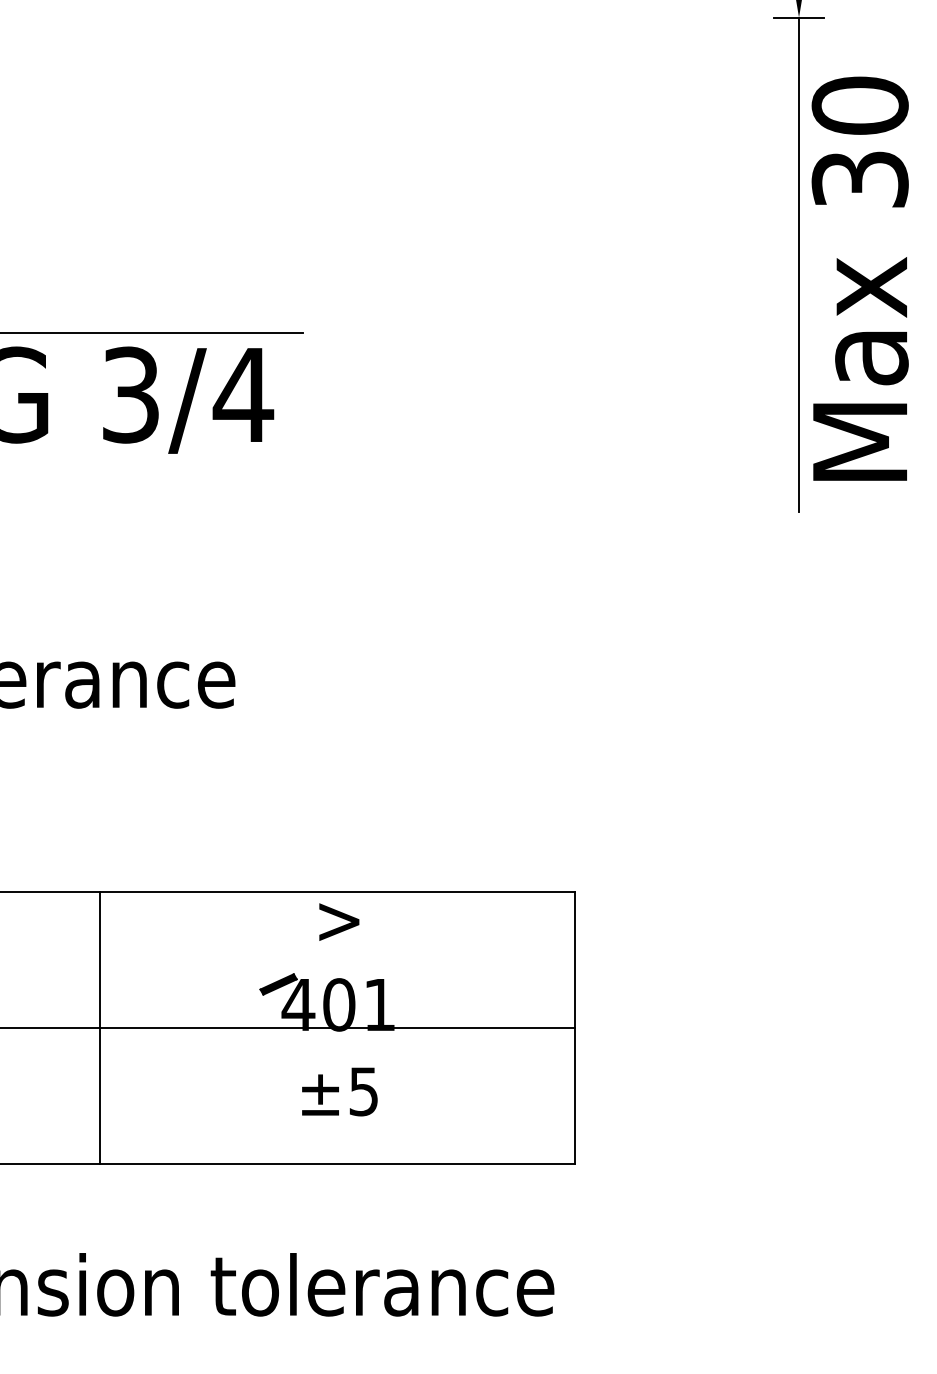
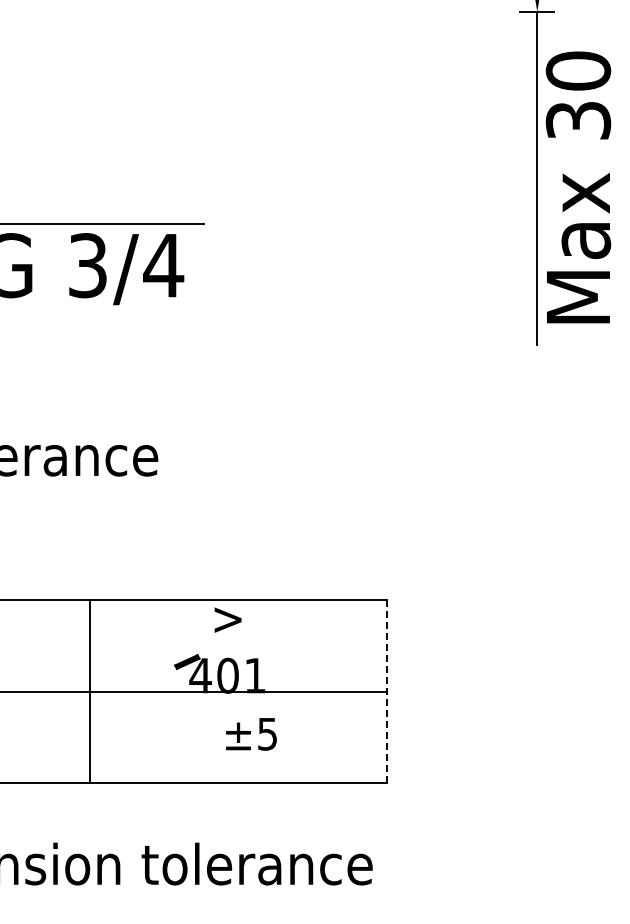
line: (99, 1028) -> (89, 691), moved
line: (574, 1029) -> (386, 692), solid -> dashed
text: (339, 1092) -> (251, 734), moved

